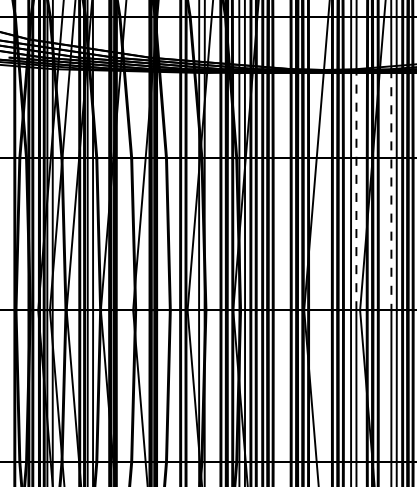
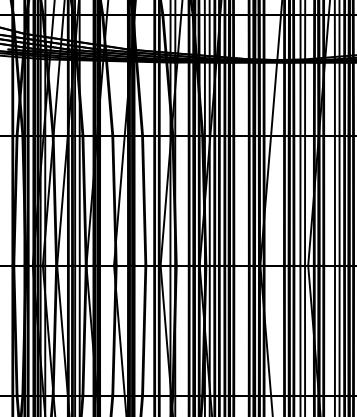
line: (356, 189) -> (305, 162), dashed -> solid
line: (391, 189) -> (335, 162), dashed -> solid

